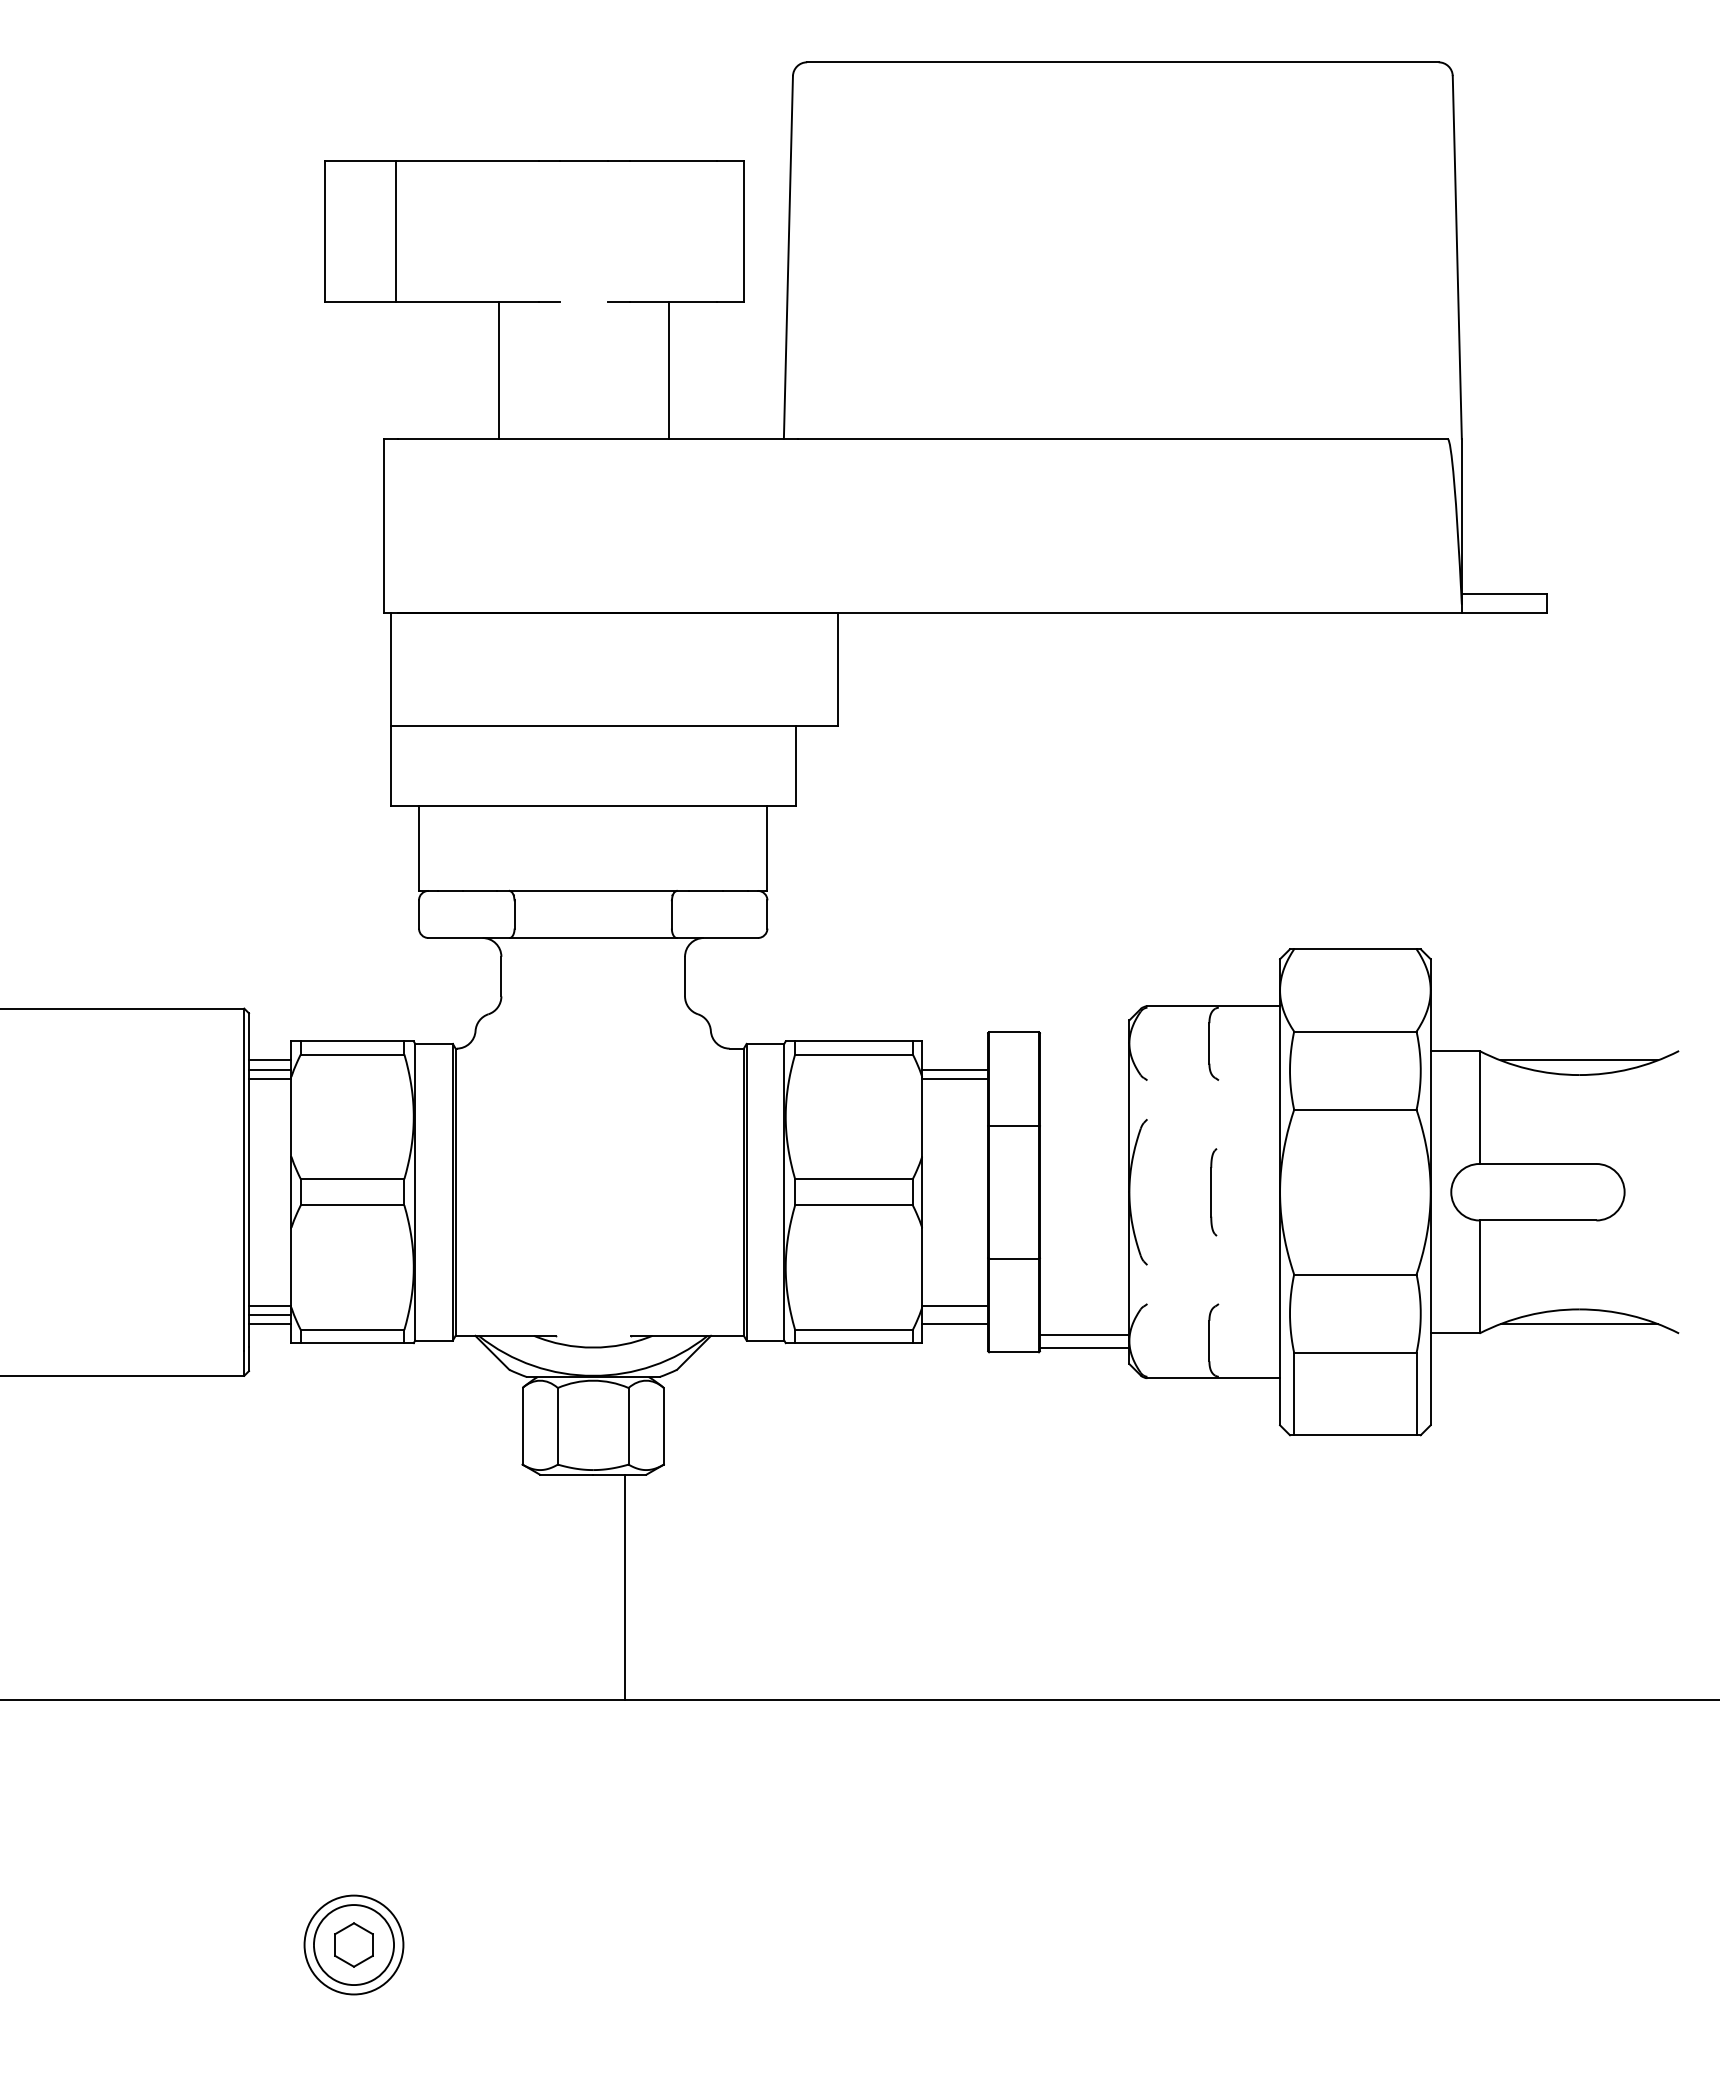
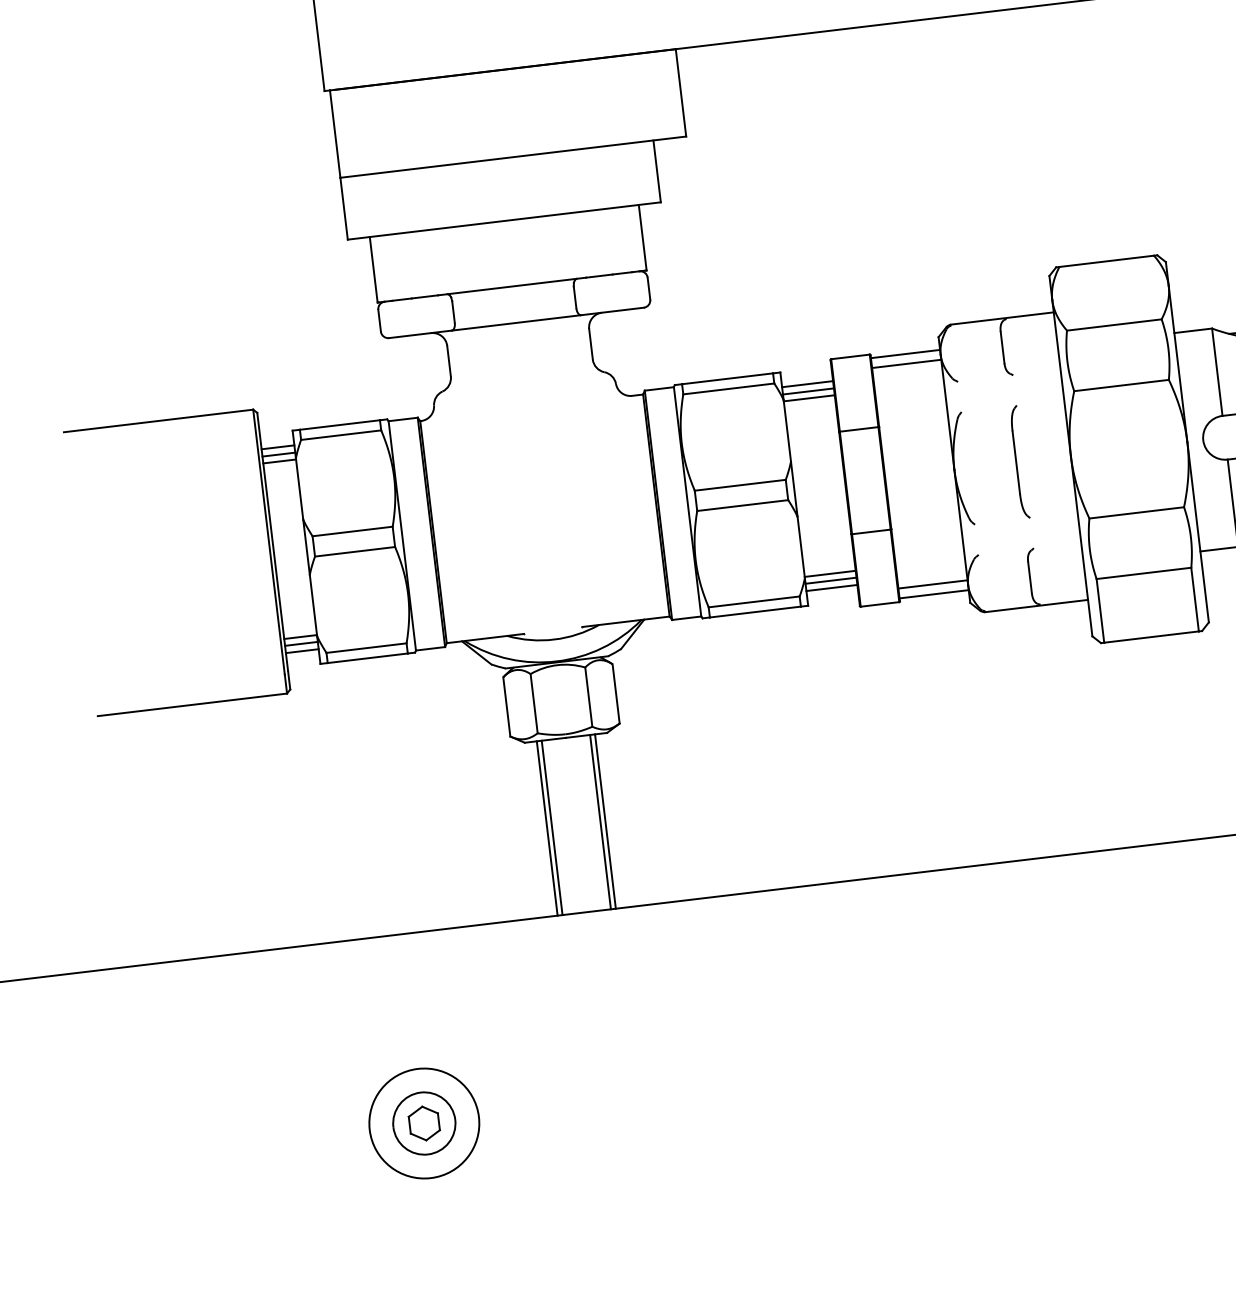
line: (1084, 1036) -> (905, 353), added
line: (1084, 1049) -> (906, 363), added
line: (955, 1060) -> (807, 384), added
part: (1213, 1192) -> (1019, 462), size x1.67
line: (955, 1314) -> (831, 580), added
line: (555, 1587) -> (547, 828), added
line: (561, 1587) -> (551, 827), added
line: (630, 1587) -> (605, 821), added
circle: (353, 1944) -> (423, 1123), size x1.43

